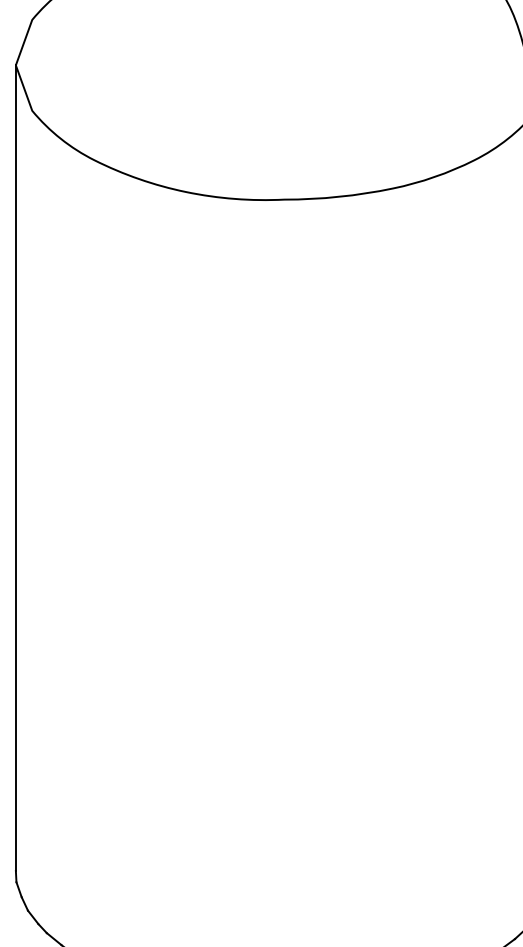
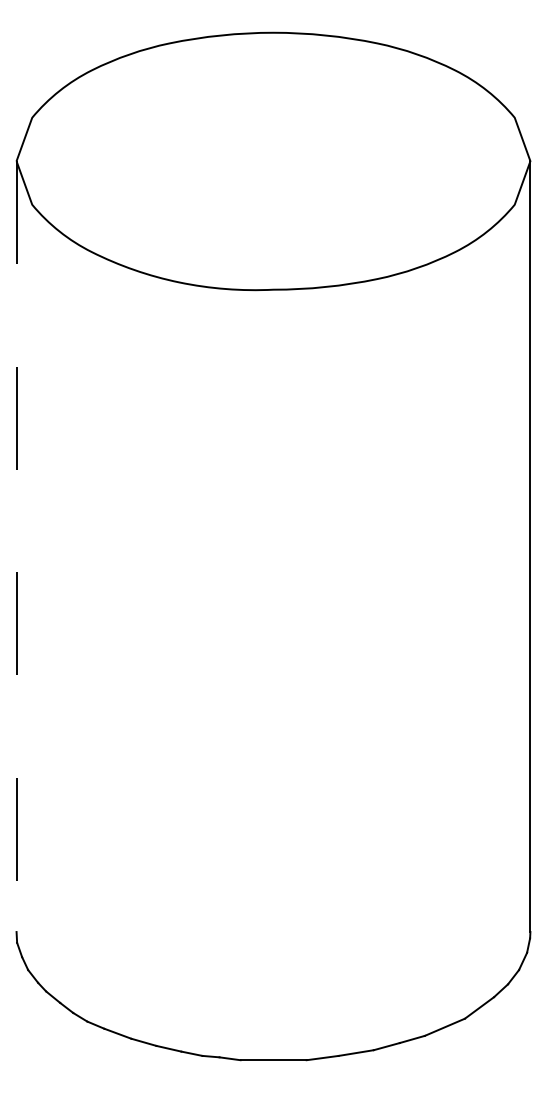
line: (15, 469) -> (16, 547), solid -> dashed

